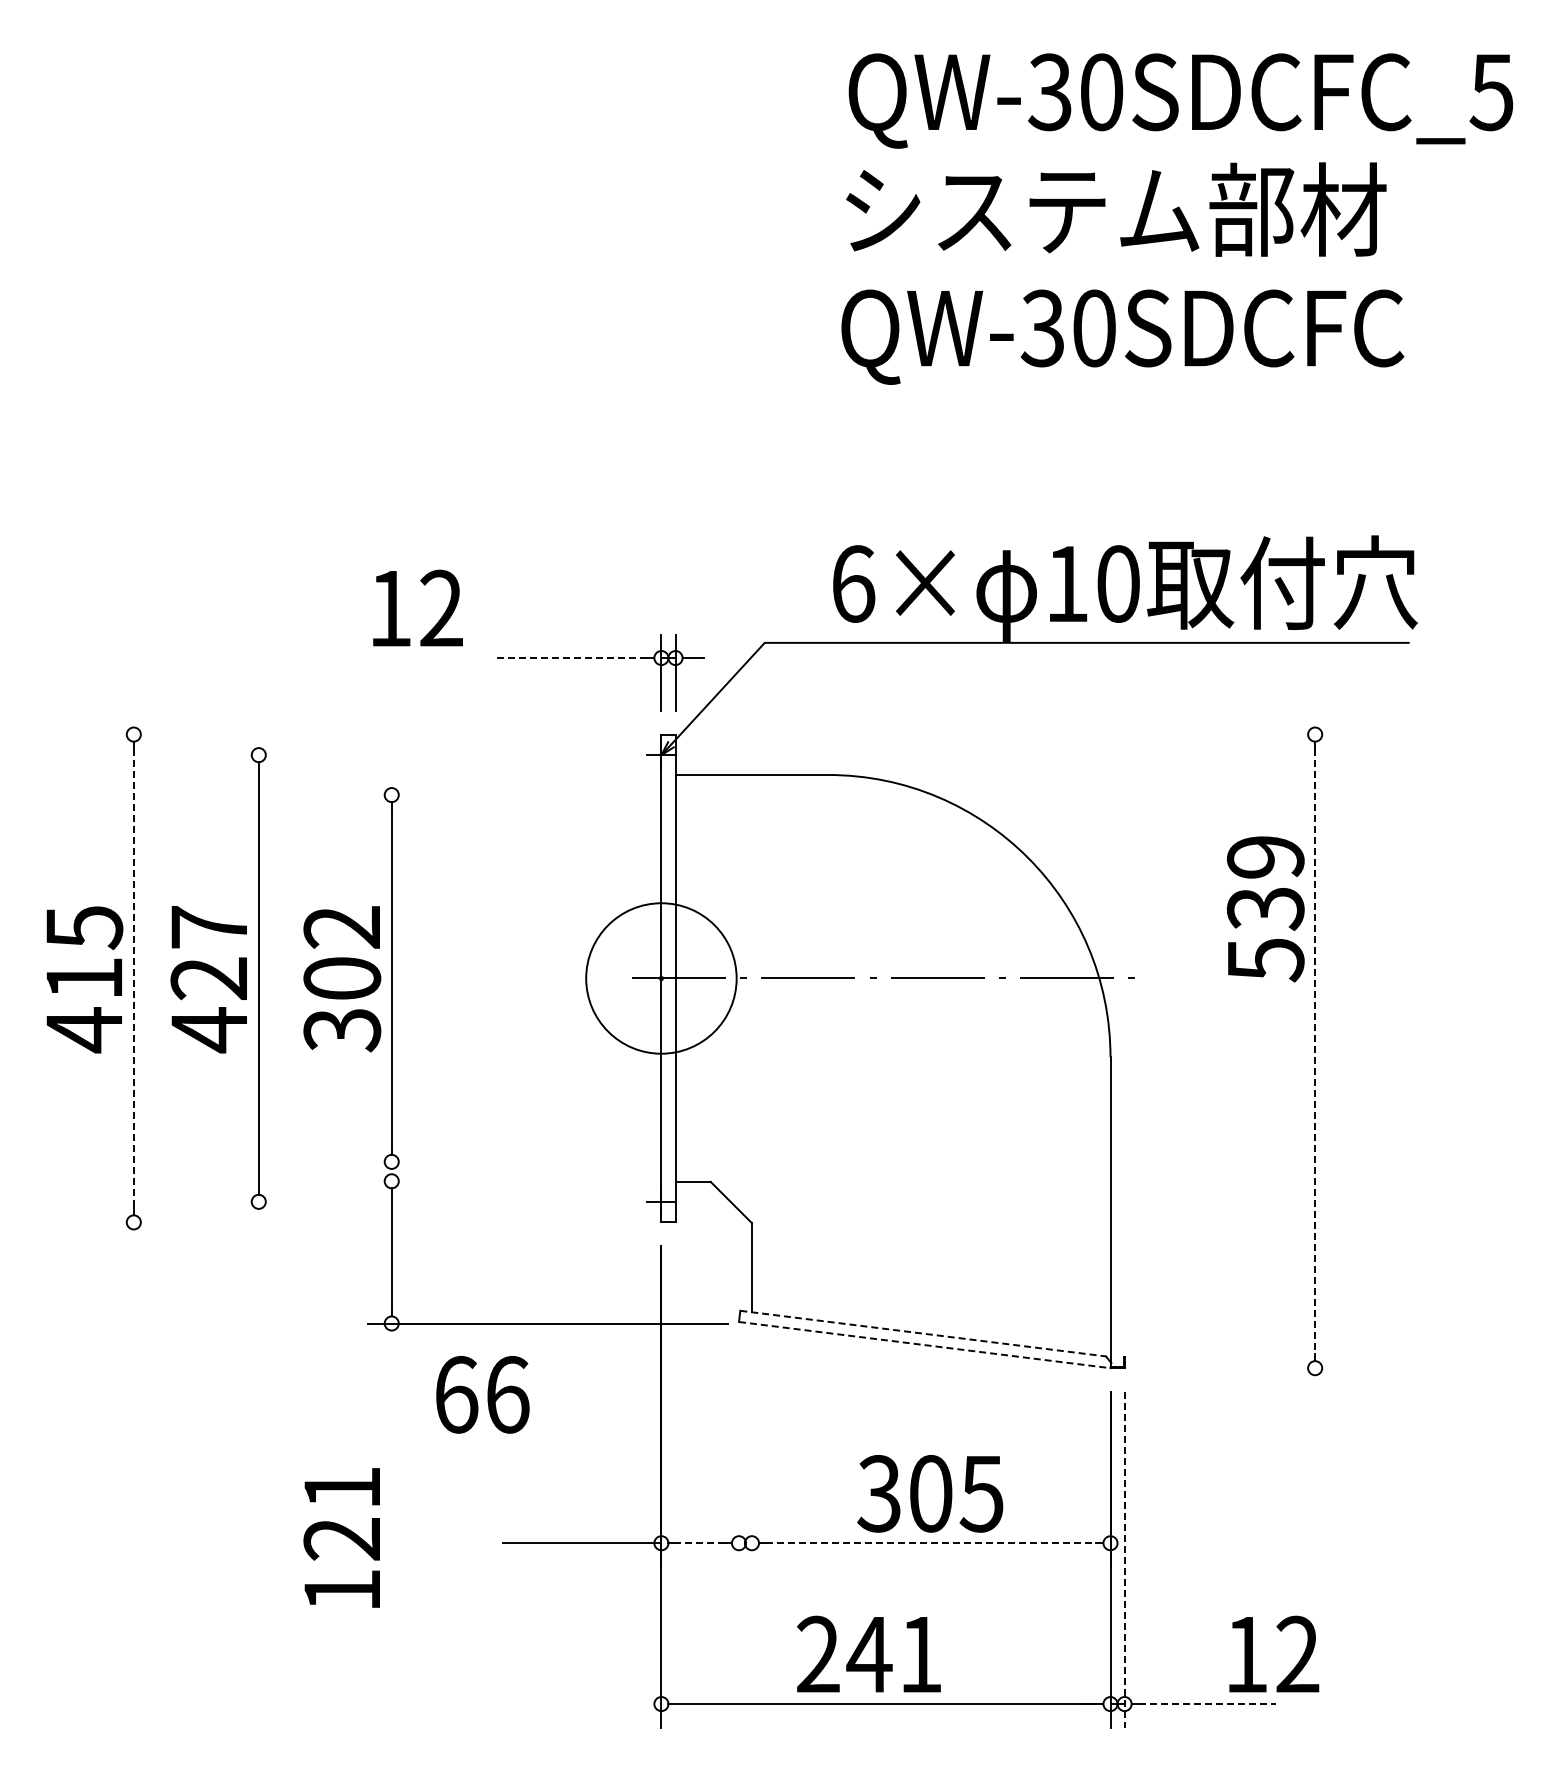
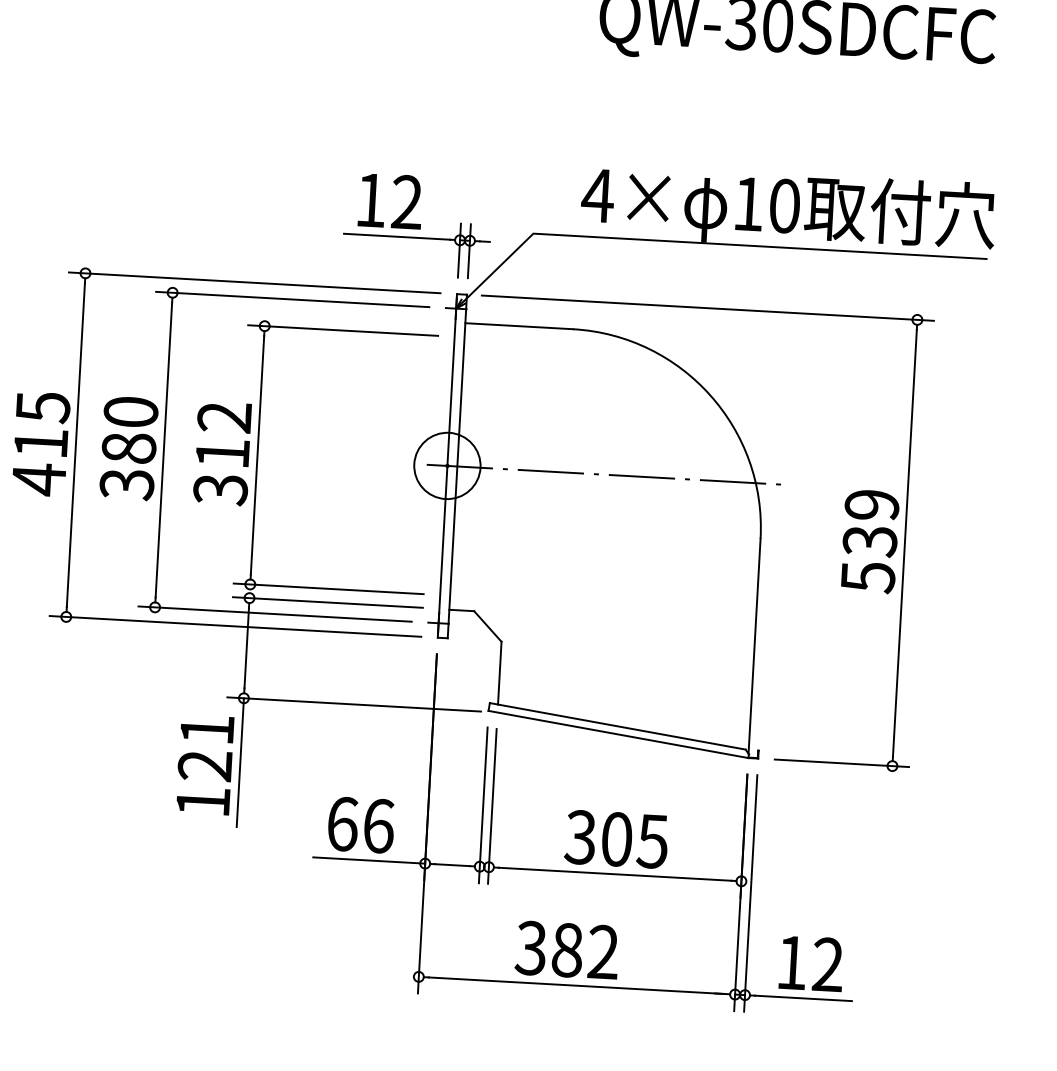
text: (852, 583) -> (597, 195), 6× -> 4×
text: (417, 607) -> (390, 200), moved
line: (571, 658) -> (396, 237), dashed -> solid
line: (373, 734) -> (254, 282), added
line: (1017, 734) -> (707, 308), added
line: (429, 755) -> (292, 299), added
line: (502, 795) -> (342, 330), added
text: (1265, 909) -> (869, 541), moved
line: (133, 978) -> (75, 445), dashed -> solid
text: (342, 978) -> (222, 453), 302 -> 312
circle: (661, 978) -> (447, 465), size x0.62
text: (209, 979) -> (129, 448), 427 -> 380
line: (1315, 1051) -> (905, 543), dashed -> solid
line: (502, 1161) -> (328, 588), added
line: (502, 1181) -> (327, 602), added
line: (429, 1201) -> (275, 613), added
line: (373, 1222) -> (235, 626), added
line: (923, 1333) -> (617, 726), dashed -> solid
line: (925, 1345) -> (618, 734), dashed -> solid
line: (1243, 1368) -> (841, 763), added
text: (482, 1394) -> (361, 824), moved
line: (391, 1414) -> (240, 762), added
line: (739, 1455) -> (483, 804), added
line: (751, 1456) -> (492, 806), added
text: (341, 1537) -> (204, 764), moved
line: (700, 1543) -> (452, 865), dashed -> solid
line: (931, 1543) -> (615, 874), dashed -> solid
line: (1124, 1559) -> (750, 893), dashed -> solid
text: (1274, 1653) -> (811, 963), moved
text: (869, 1654) -> (567, 950), 241 -> 382
line: (1207, 1704) -> (803, 998), dashed -> solid

